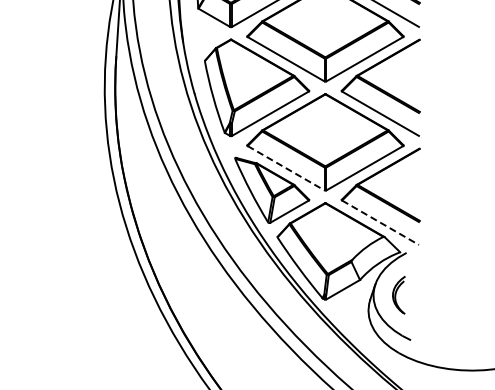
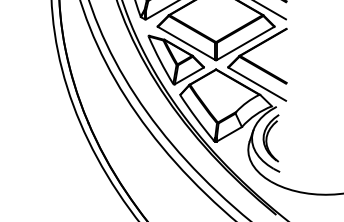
line: (286, 168) -> (186, 43), dashed -> solid
line: (380, 223) -> (257, 84), dashed -> solid
part: (398, 295) -> (270, 138), size x1.67

